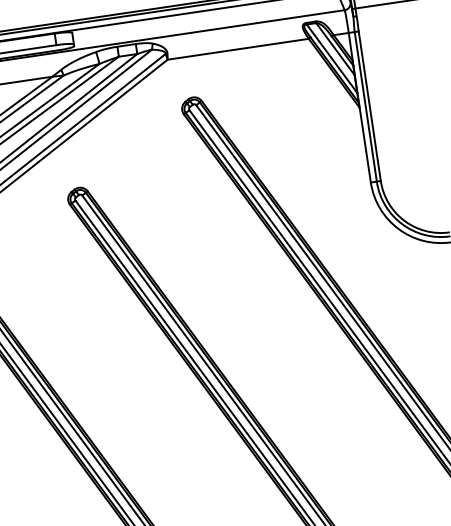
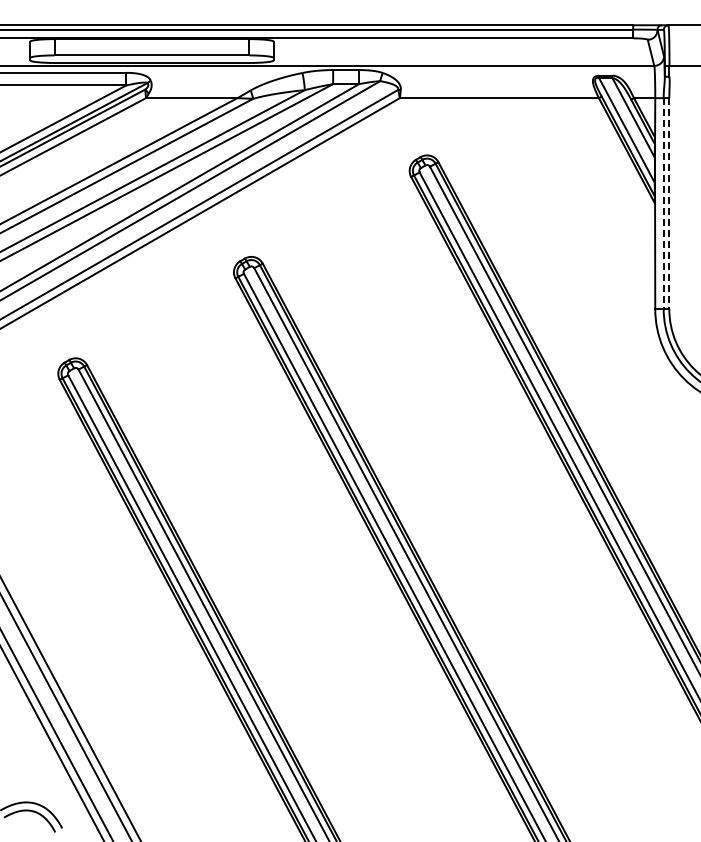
line: (370, 106) -> (669, 204), solid -> dashed
line: (365, 107) -> (663, 204), solid -> dashed

